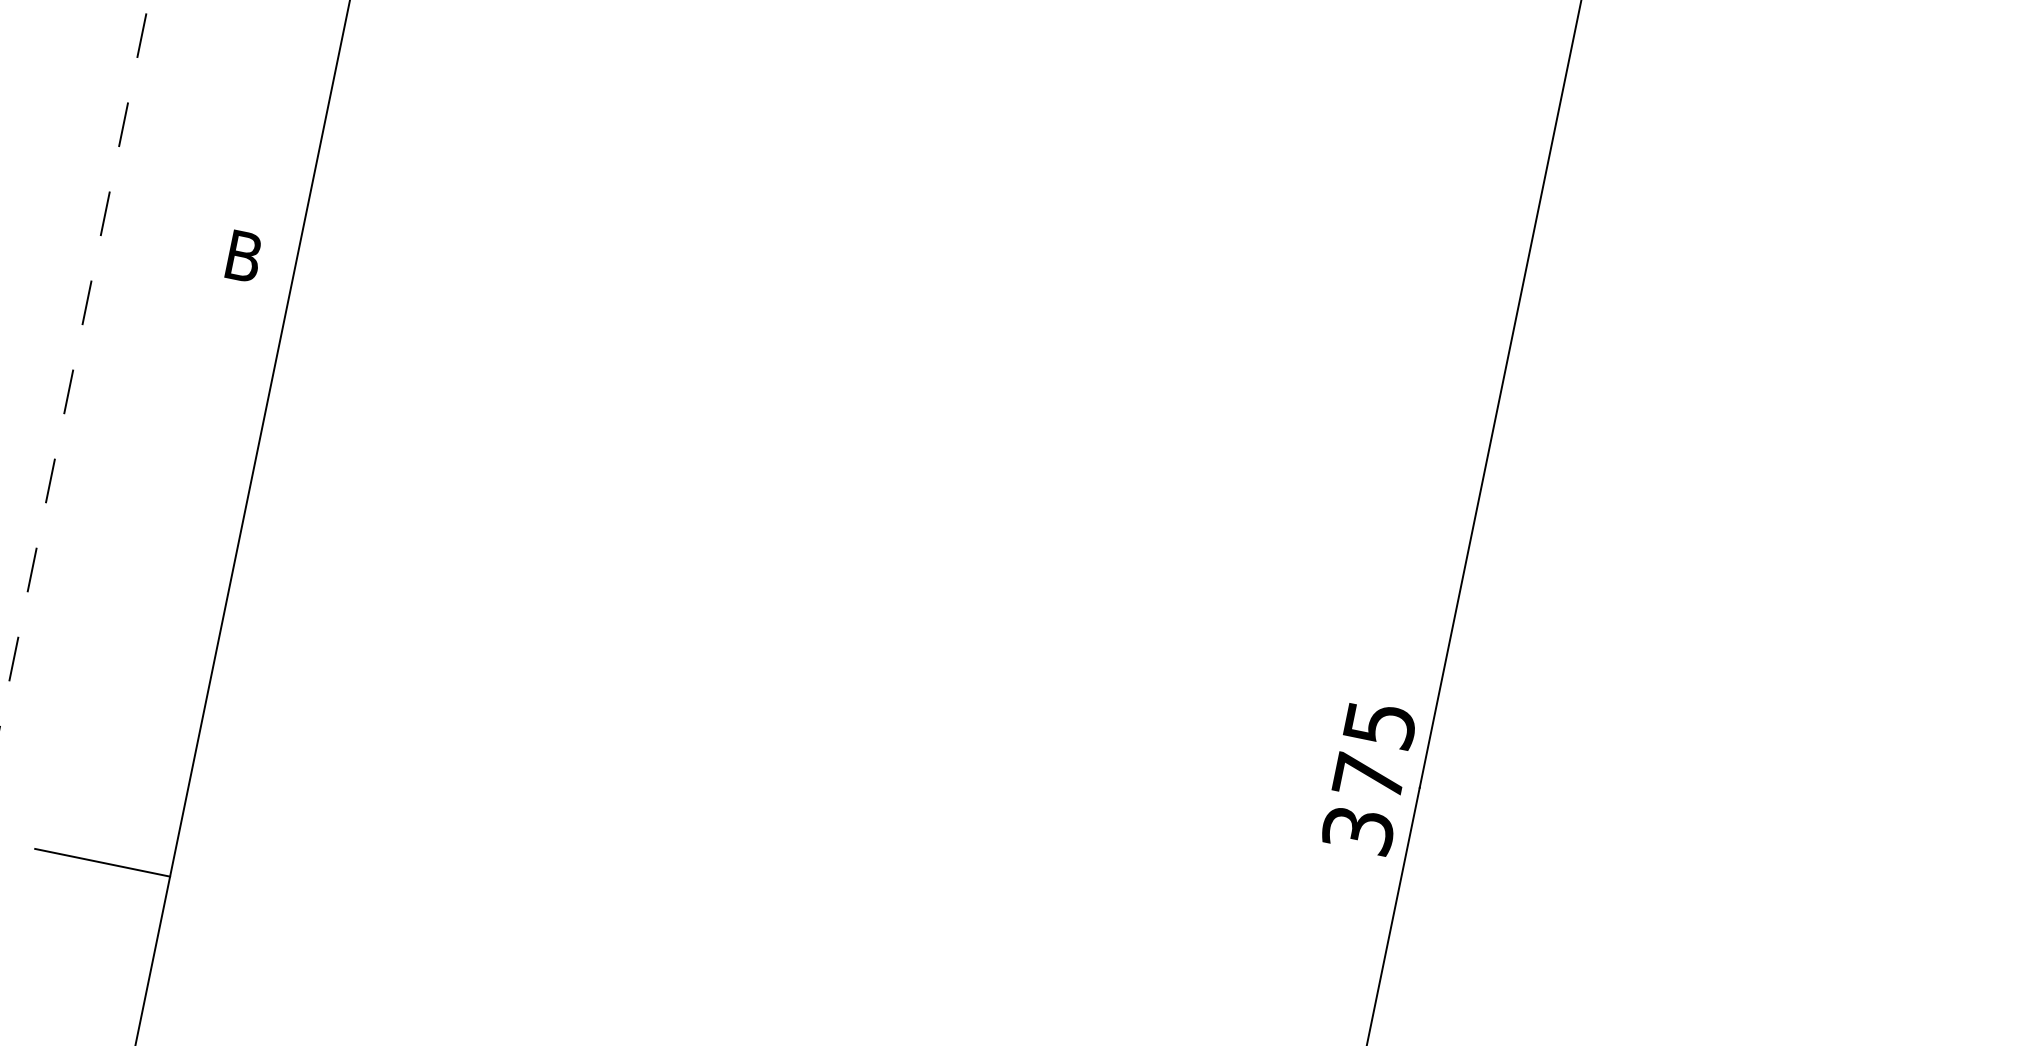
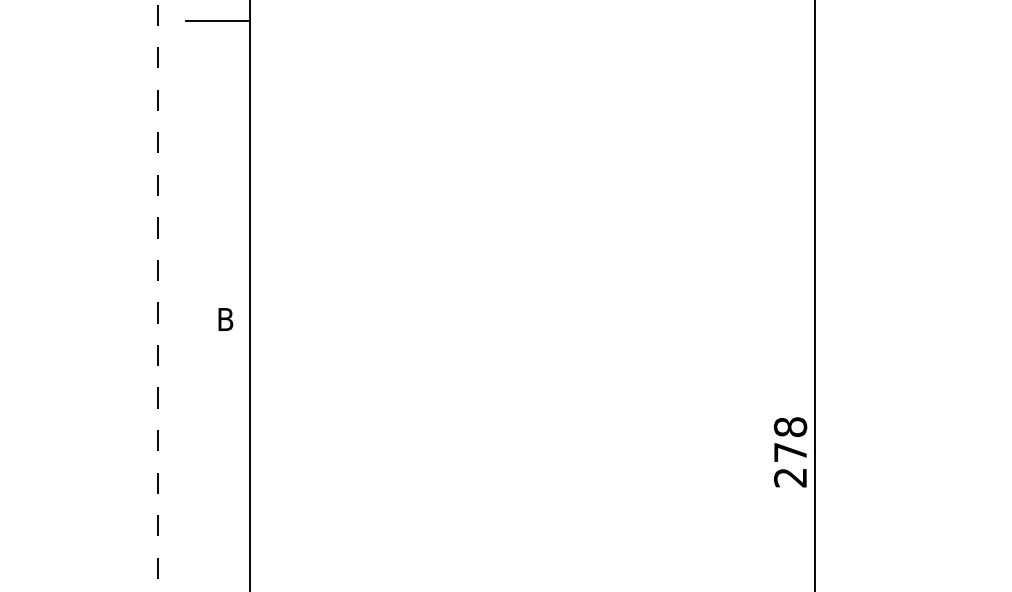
text: (1369, 777) -> (790, 452), 375 -> 278

